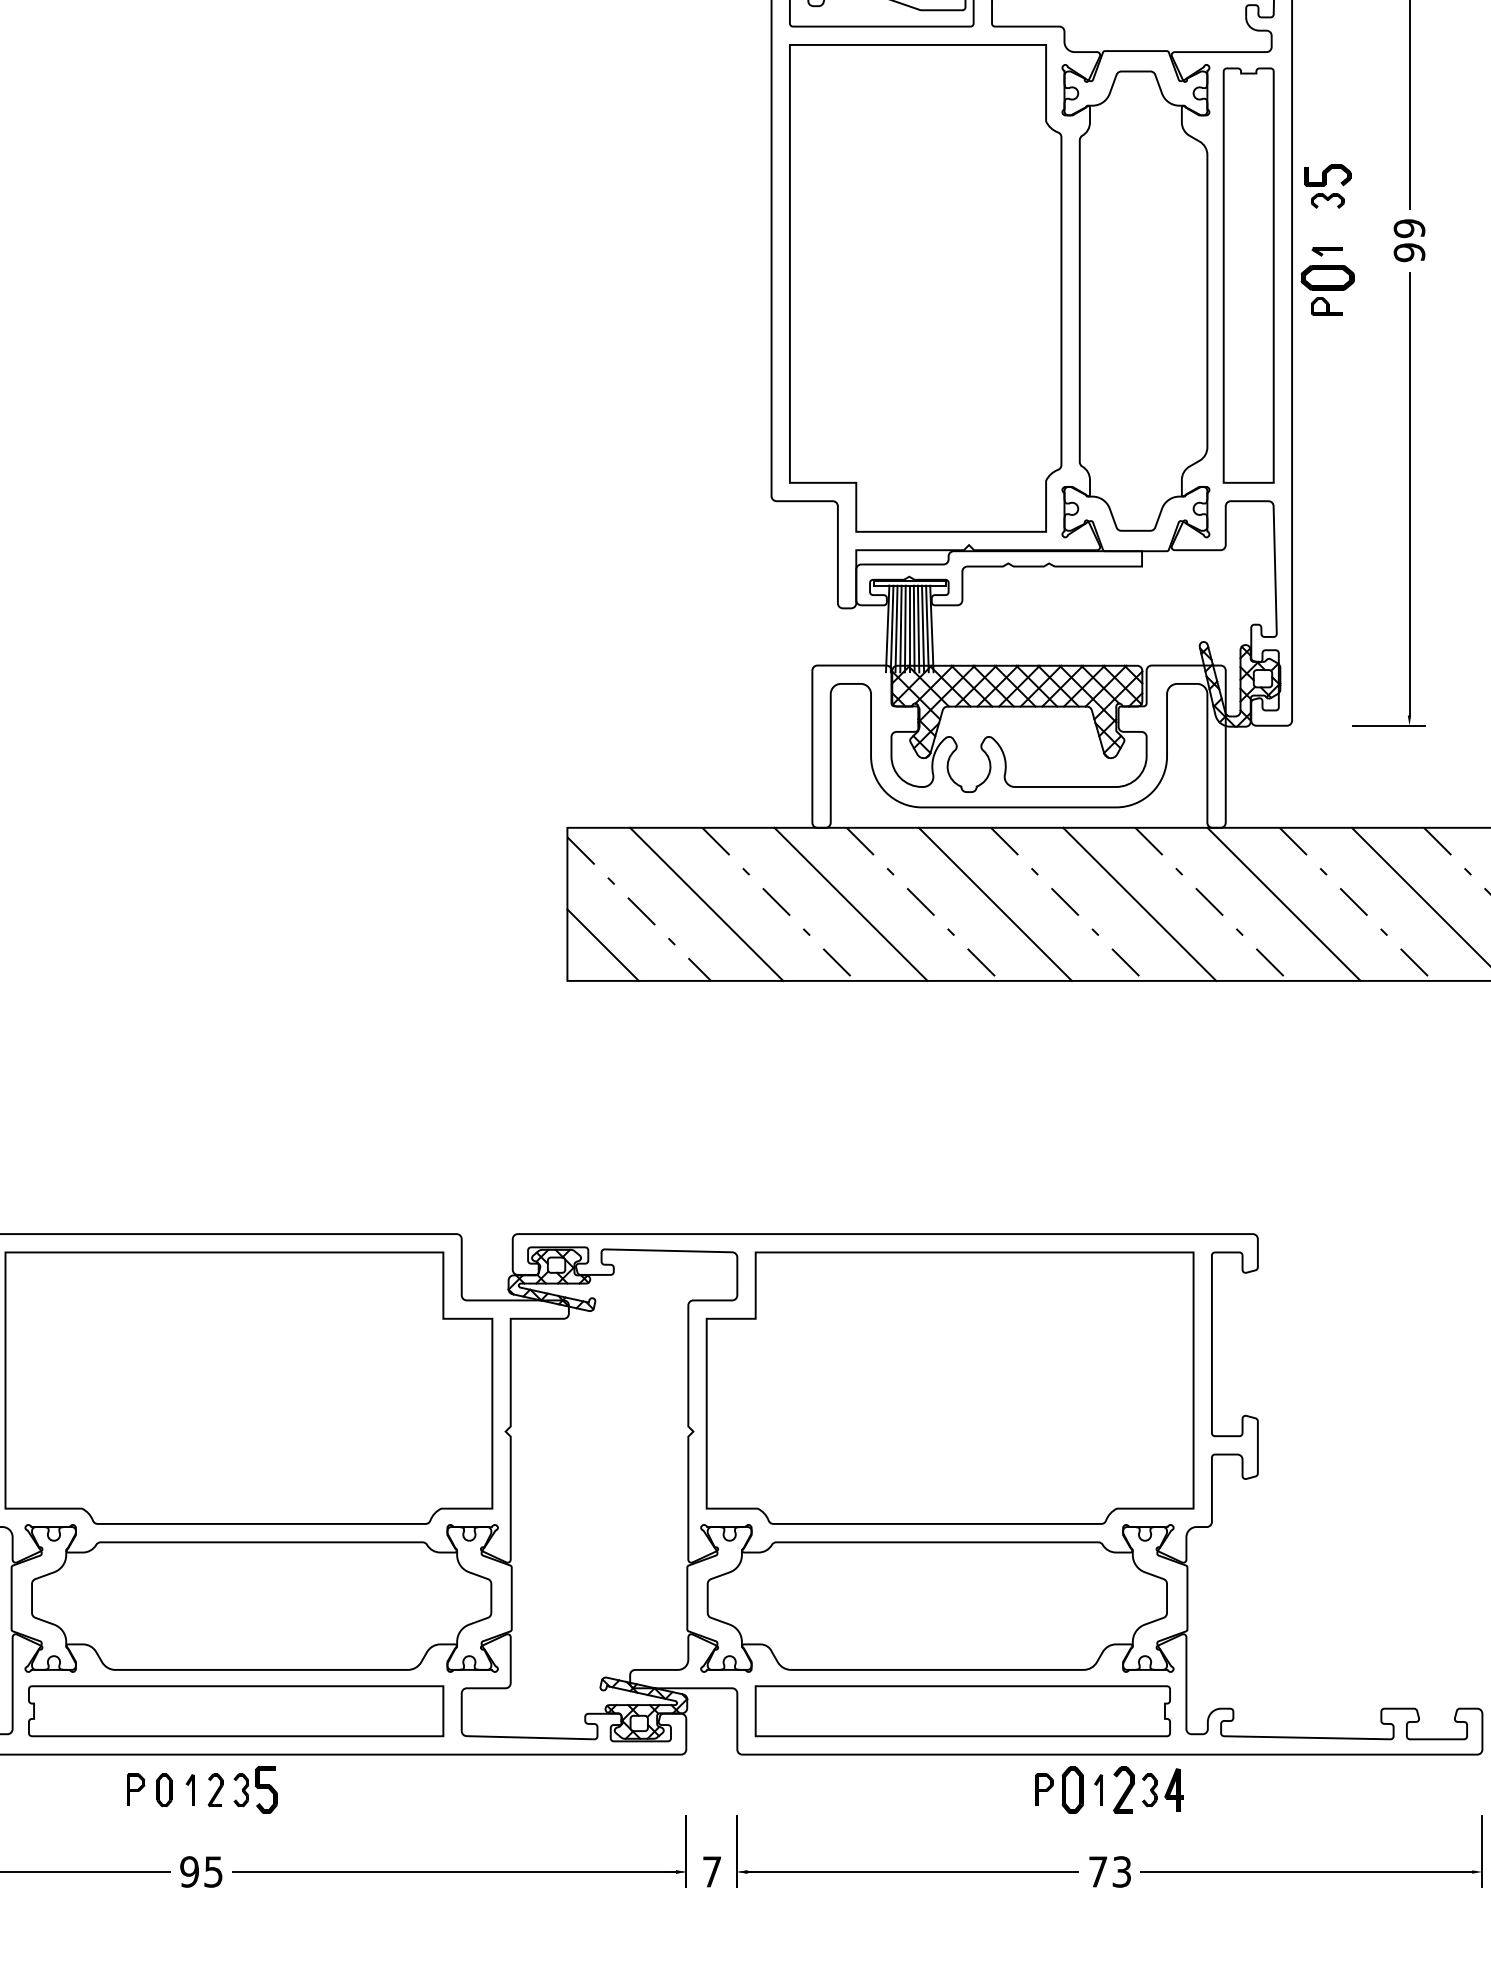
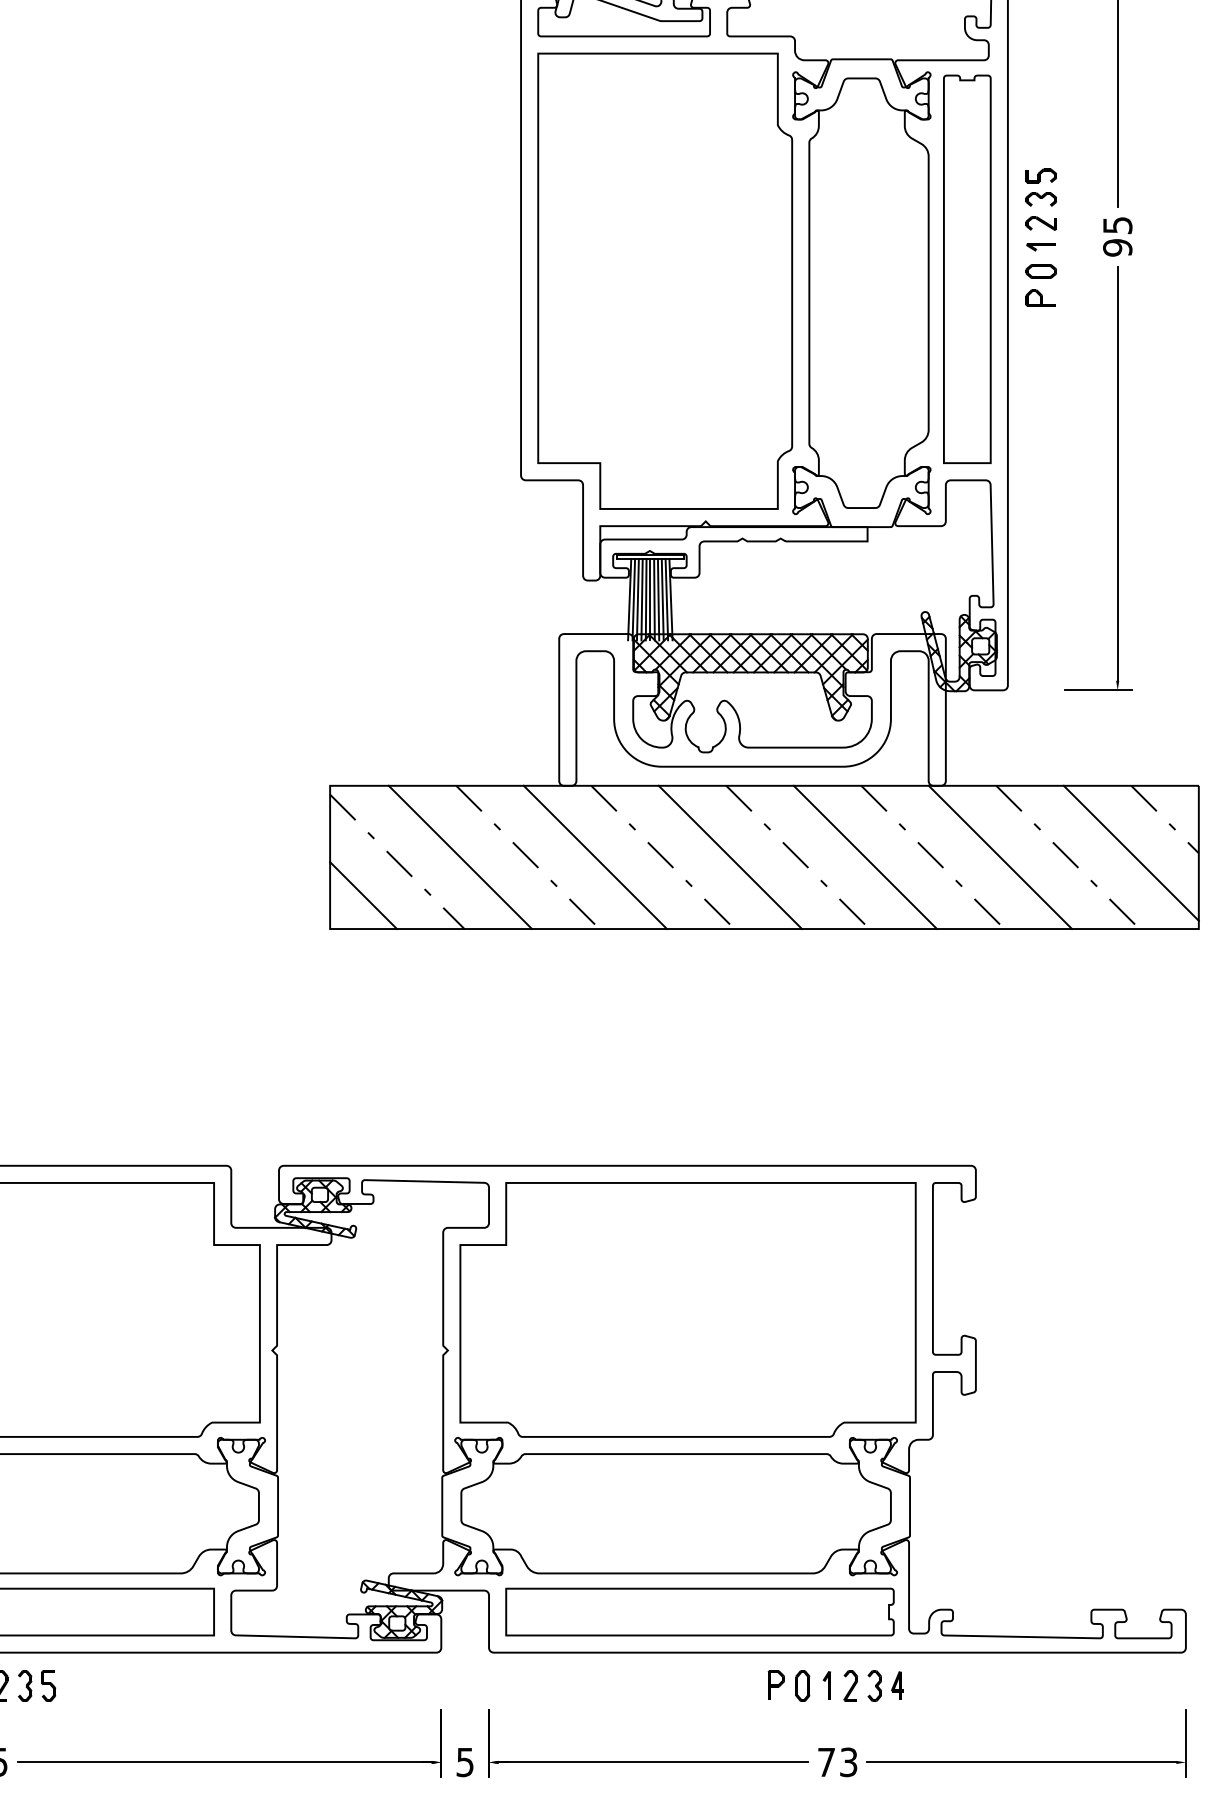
part: (1327, 175) -> (1041, 175), size x0.71
part: (1327, 226) -> (1041, 223), added
text: (1409, 228) -> (1117, 225), 99 -> 95
part: (1327, 277) -> (1041, 271), size x0.62
part: (1173, 1789) -> (896, 1685), size x0.71
part: (266, 1790) -> (48, 1686), size x0.71
part: (1072, 1790) -> (802, 1686), size x0.71
part: (1123, 1790) -> (850, 1686), size x0.71
text: (711, 1871) -> (464, 1761), 7 -> 5

